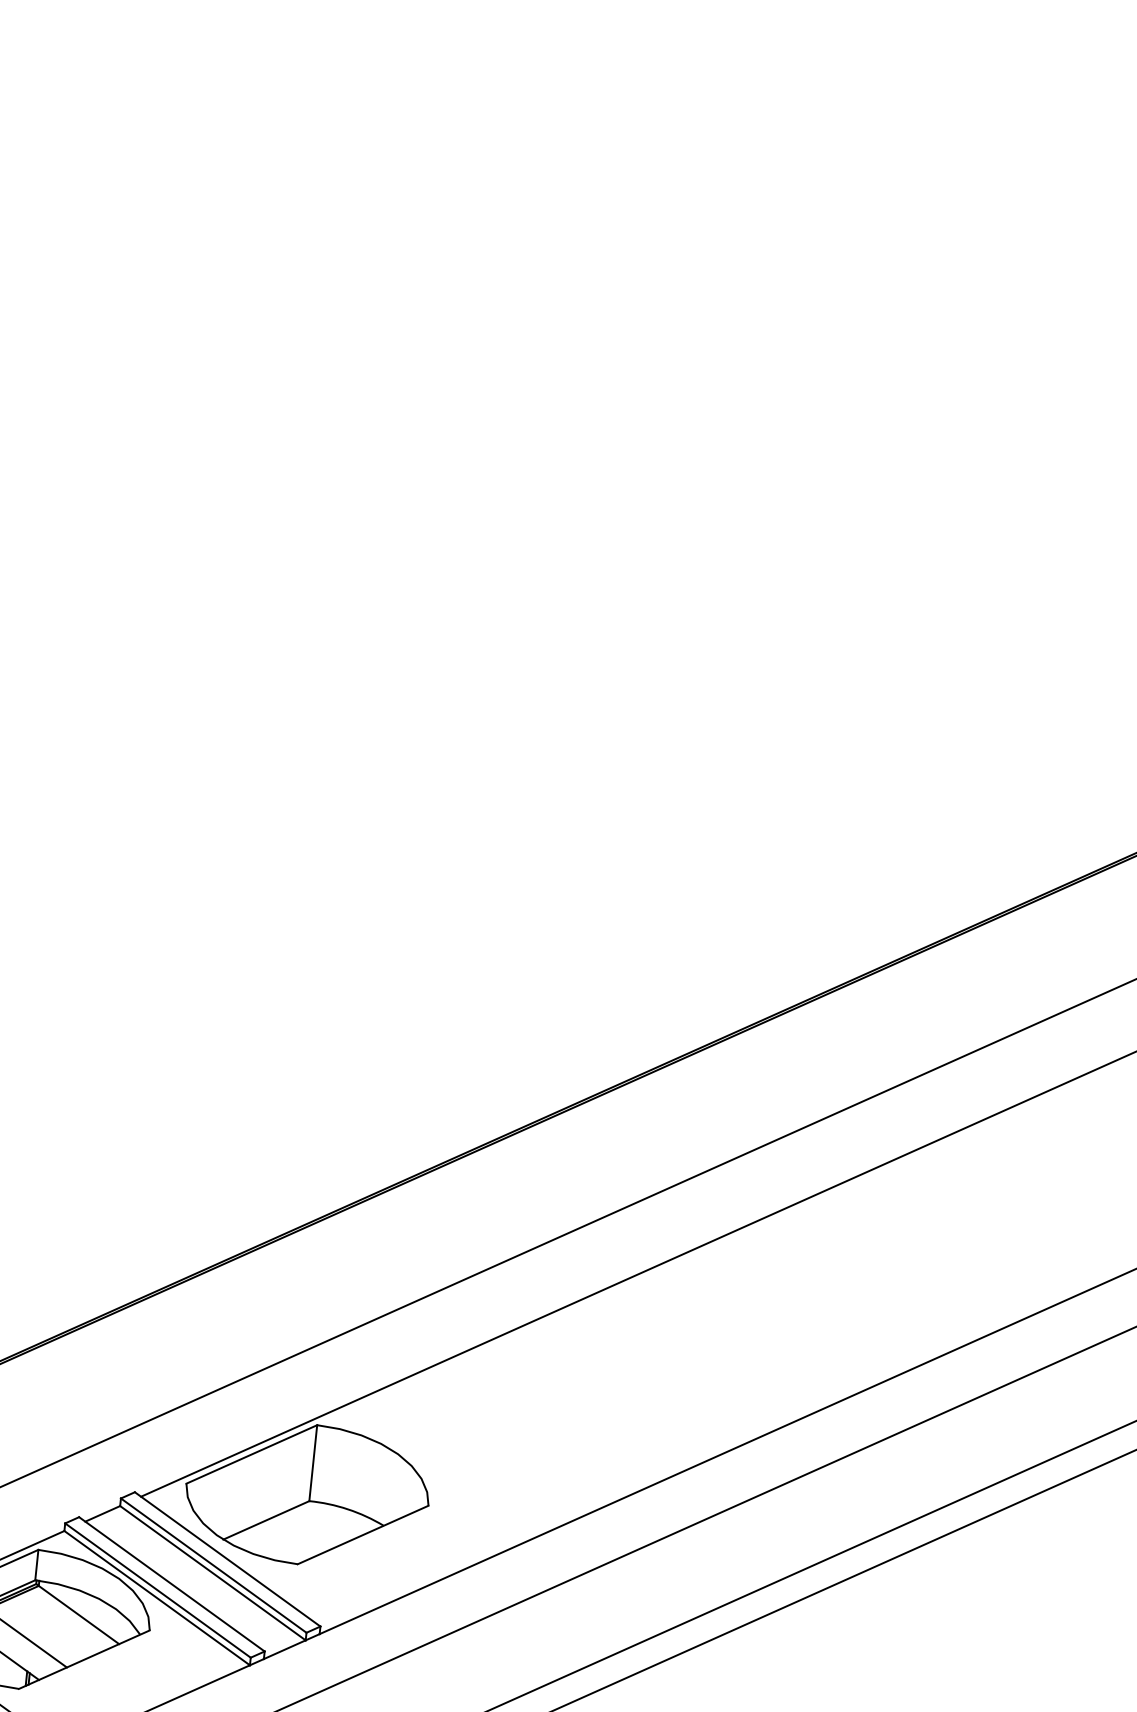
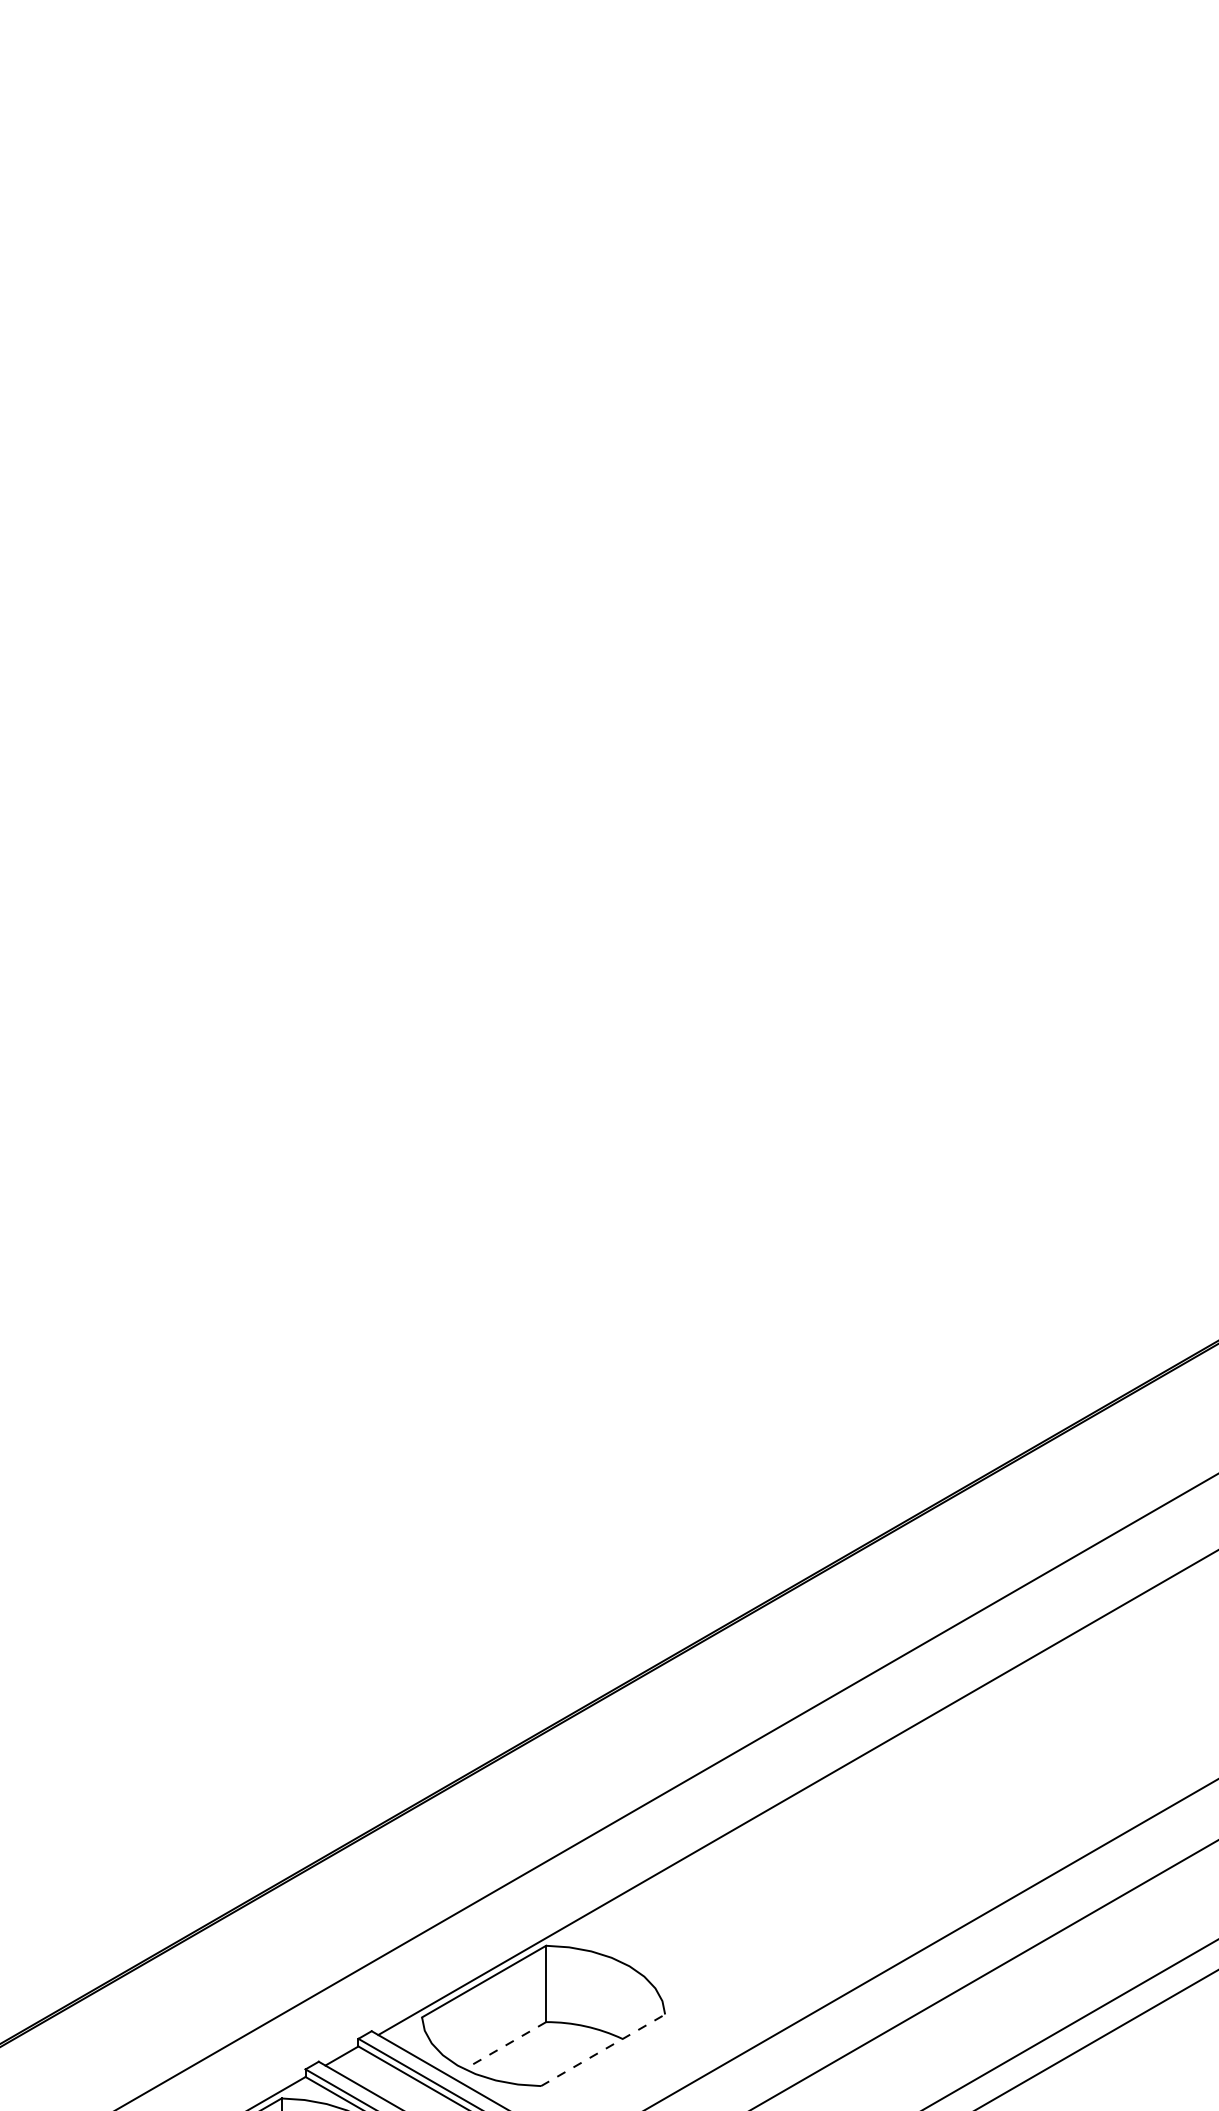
line: (265, 1520) -> (504, 2045), solid -> dashed
line: (363, 1535) -> (603, 2050), solid -> dashed

